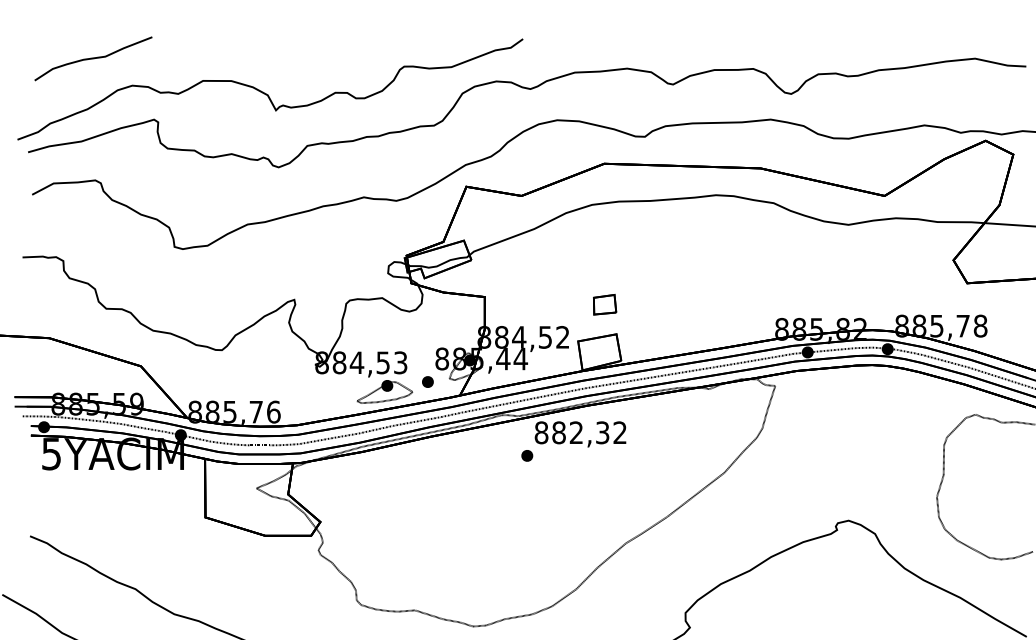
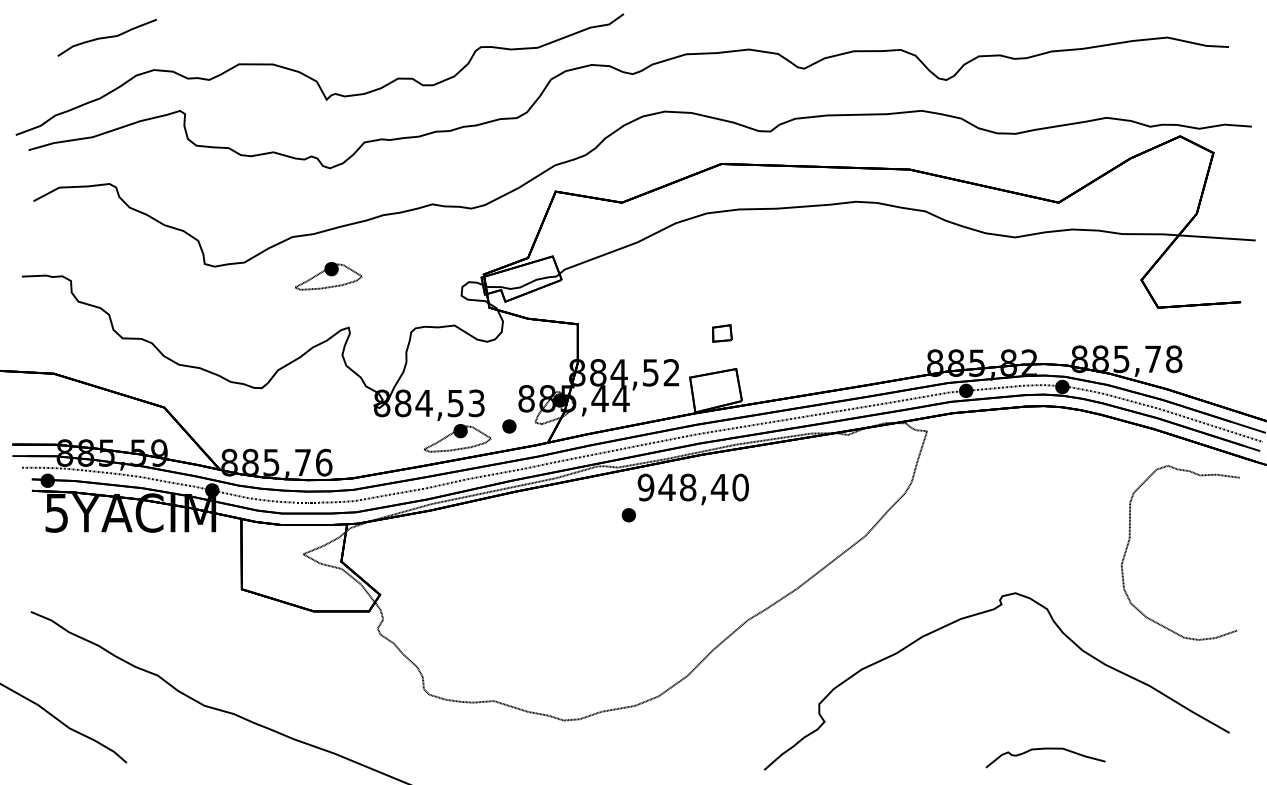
part: (93, 58) -> (107, 37), size x0.7
part: (277, 257) -> (328, 276), added
part: (605, 304) -> (722, 333), size x0.7
text: (580, 432) -> (692, 487), 882,32 -> 948,40

